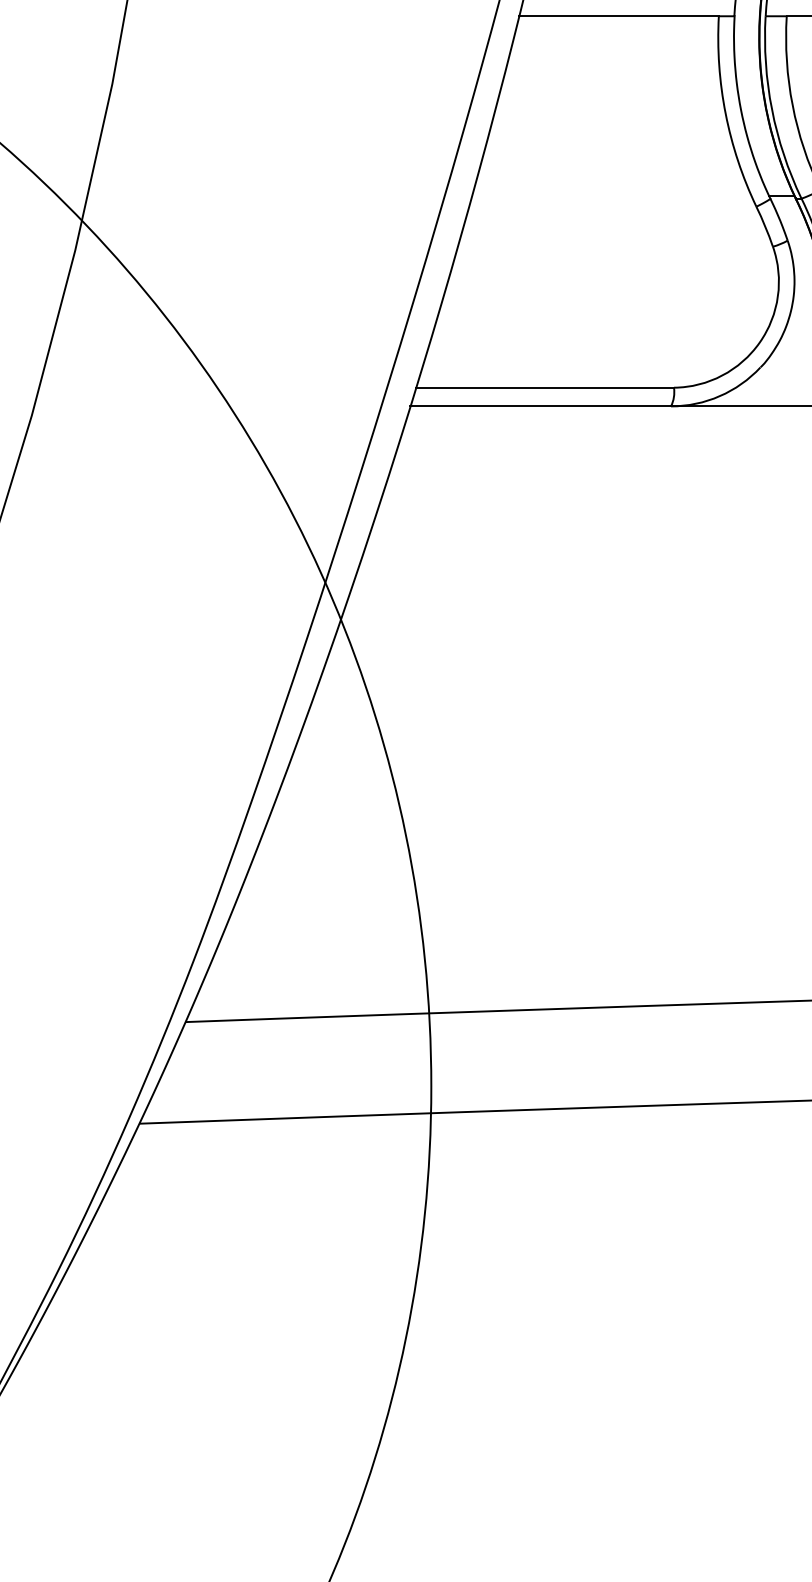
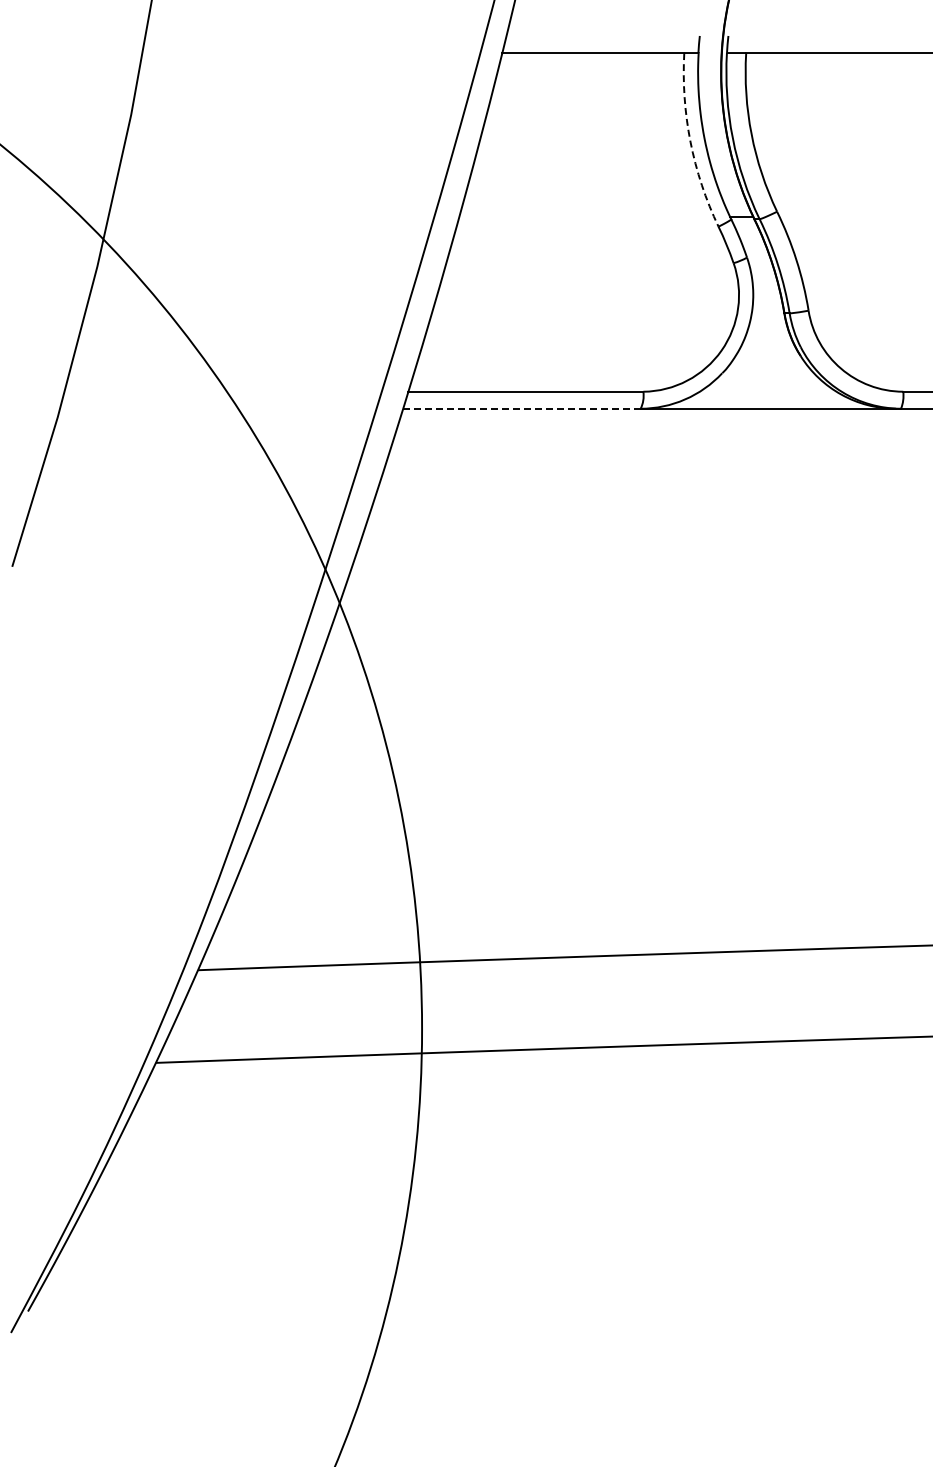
arc: (725, 114) -> (690, 142), solid -> dashed
line: (540, 406) -> (521, 408), solid -> dashed

